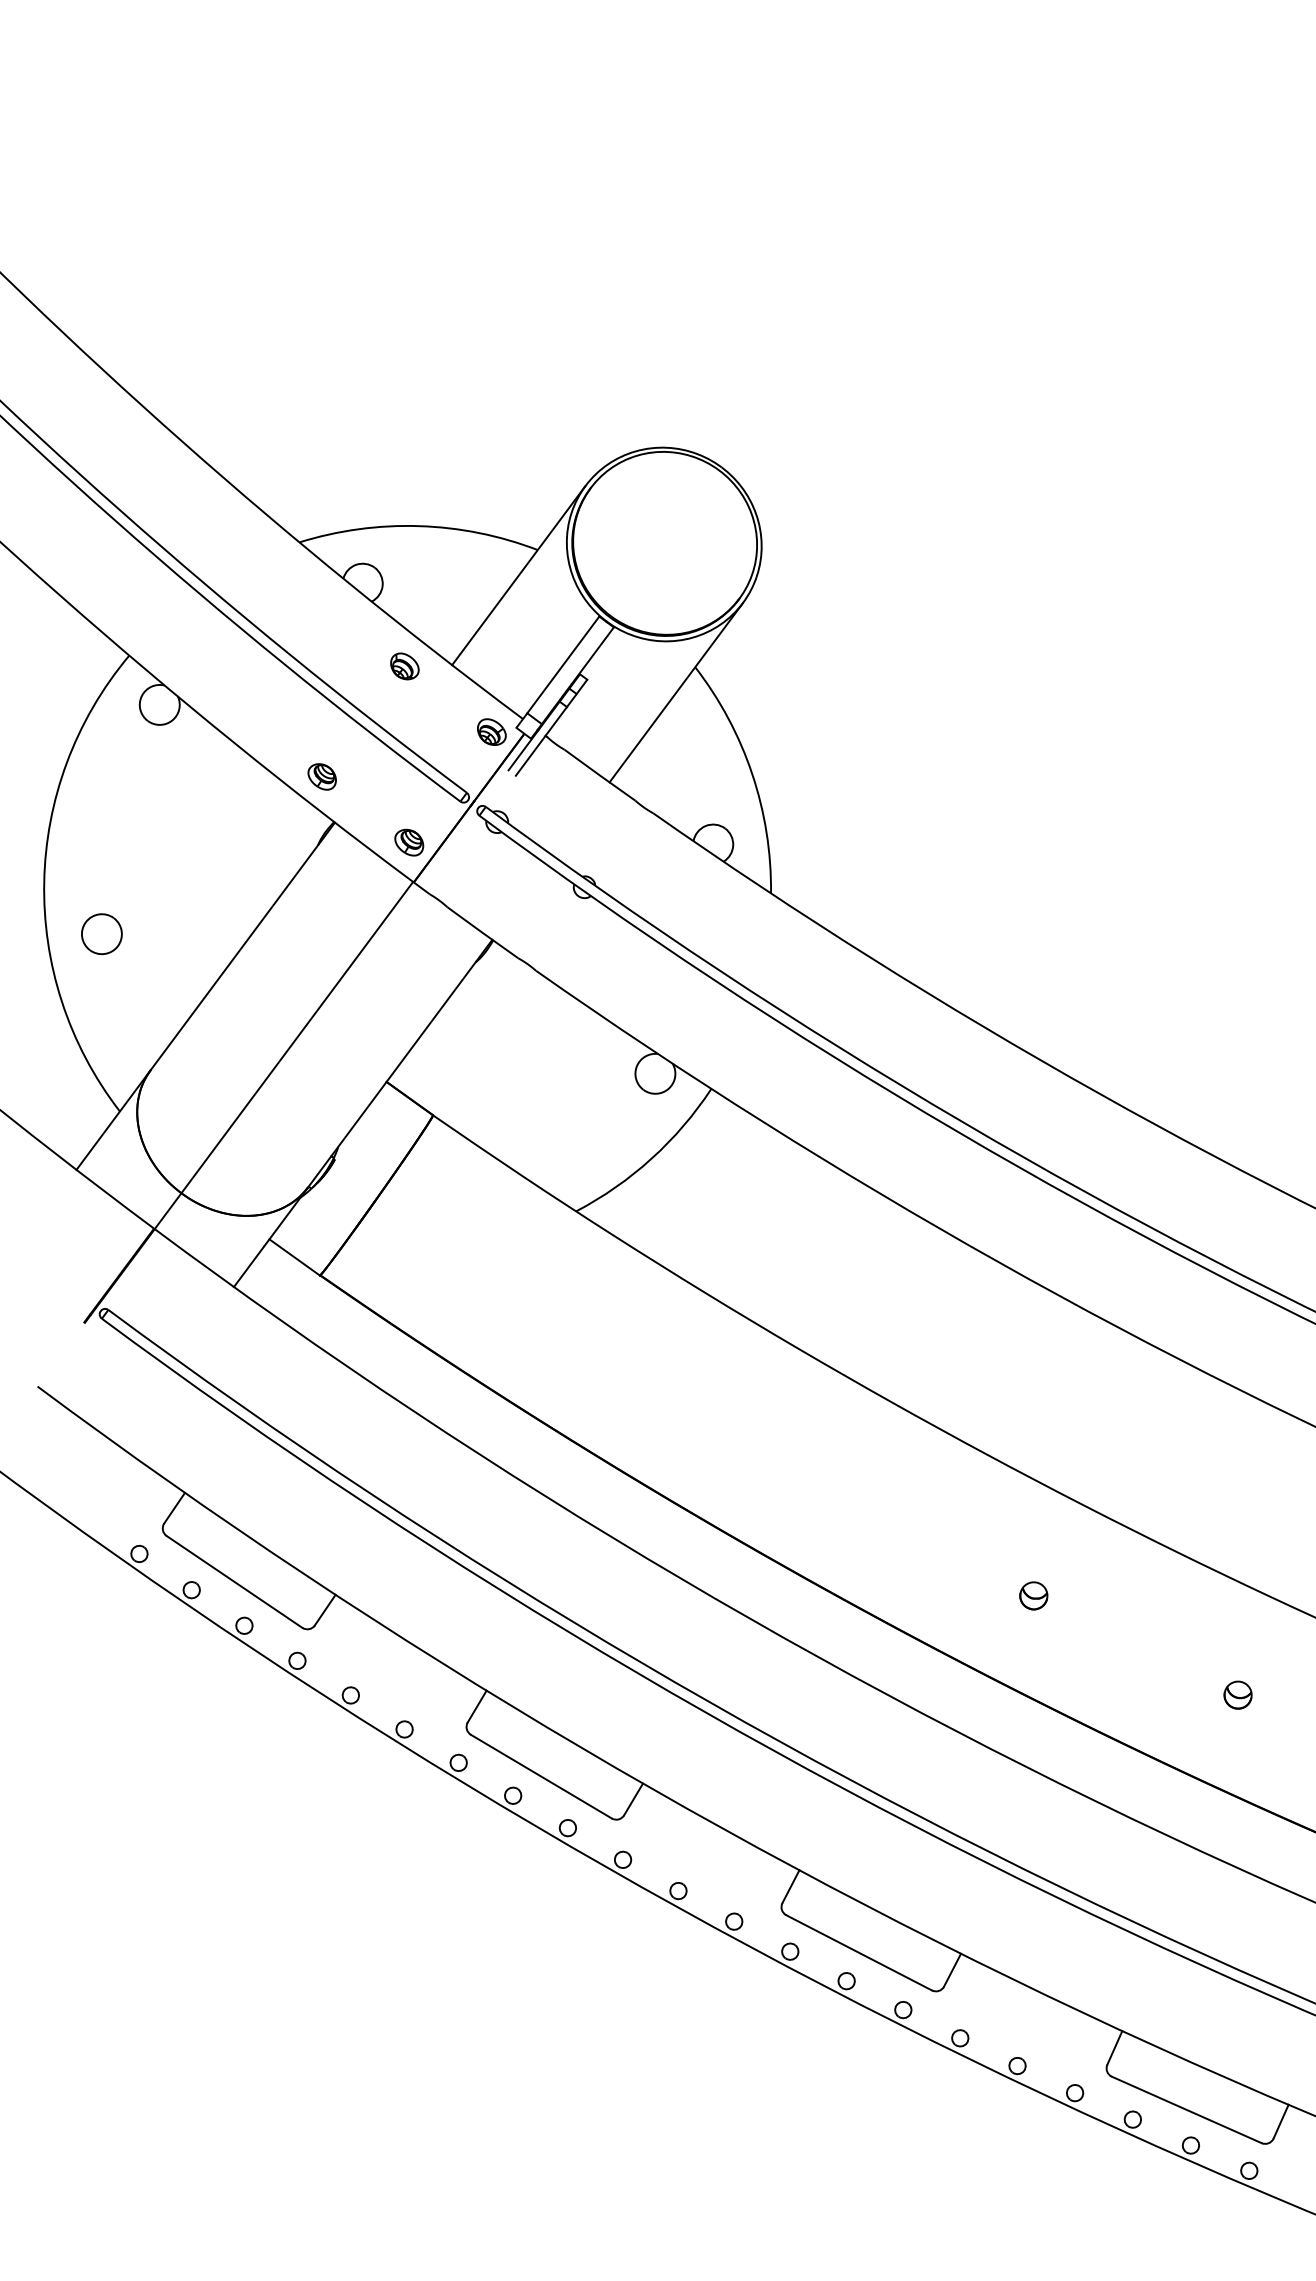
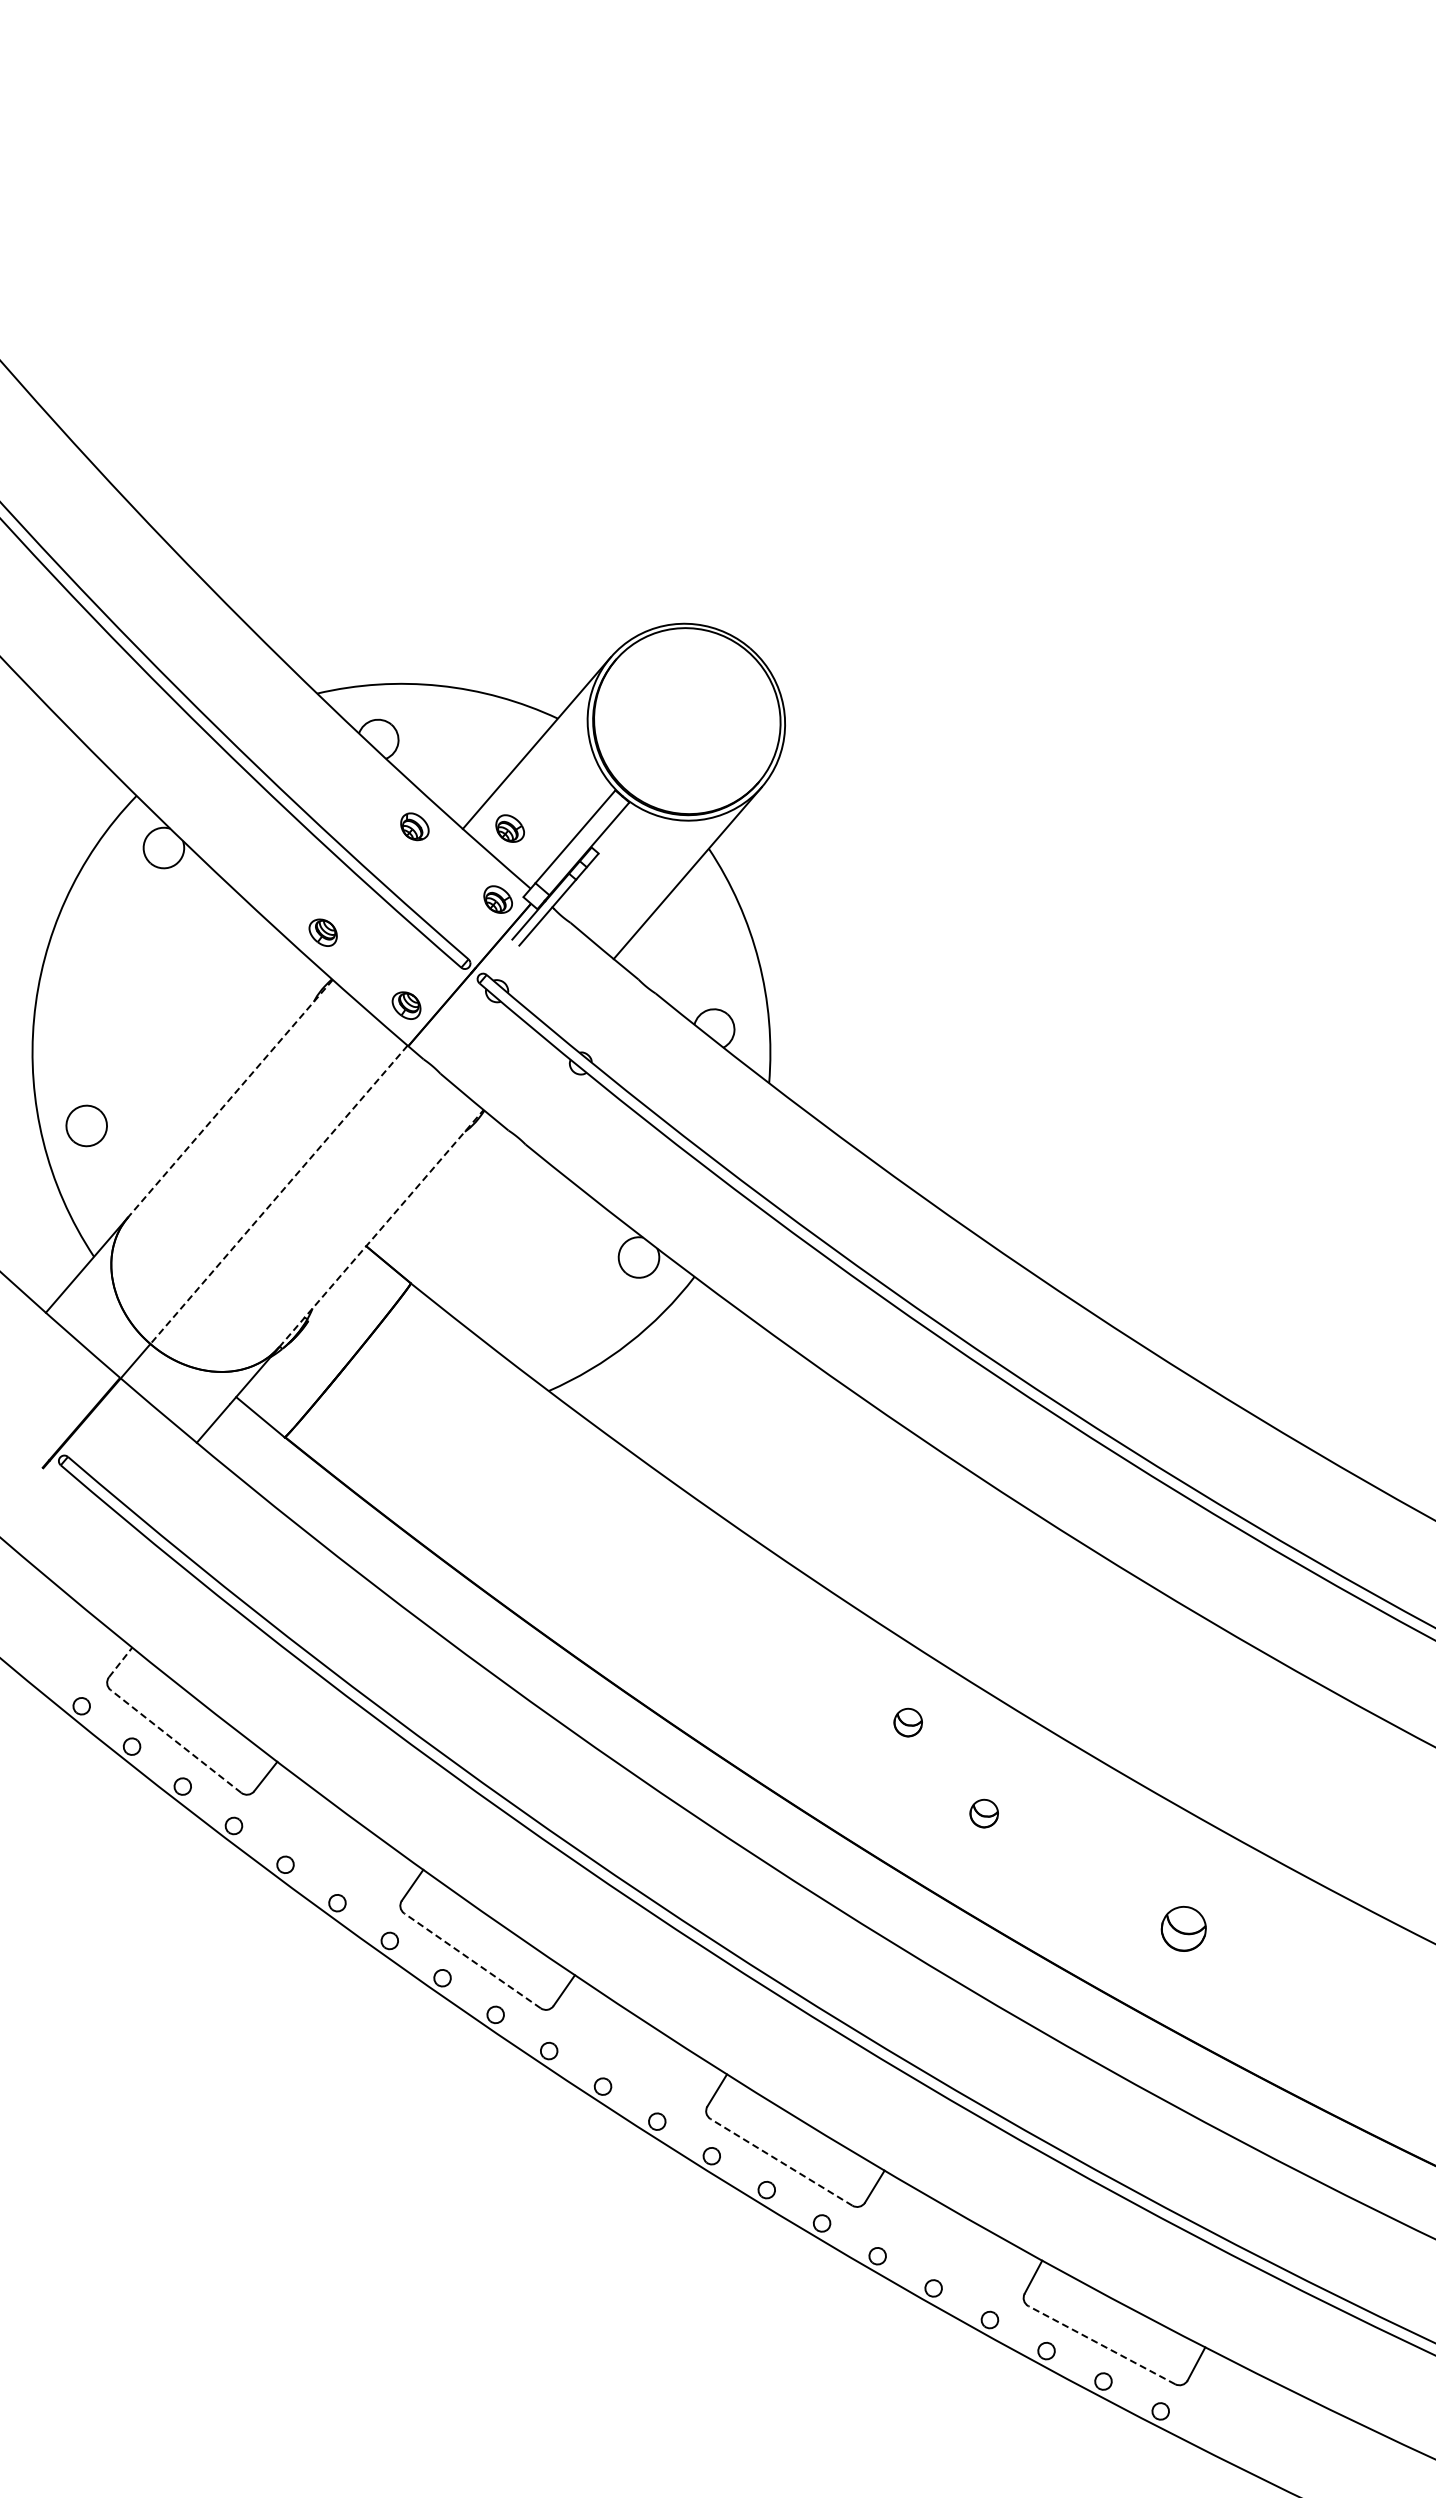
part: (497, 661) -> (509, 828), added
part: (101, 933) -> (86, 1125), moved
line: (242, 946) -> (230, 1098), solid -> dashed
line: (297, 1037) -> (279, 1194), solid -> dashed
line: (400, 1063) -> (381, 1228), solid -> dashed
line: (174, 1508) -> (120, 1662), solid -> dashed
part: (951, 1511) -> (907, 1722), added
line: (234, 1582) -> (175, 1741), solid -> dashed
part: (1237, 1694) -> (1183, 1928), size x1.6
line: (541, 1776) -> (472, 1960), solid -> dashed
line: (859, 1953) -> (781, 2162), solid -> dashed
line: (1186, 2109) -> (1101, 2344), solid -> dashed

